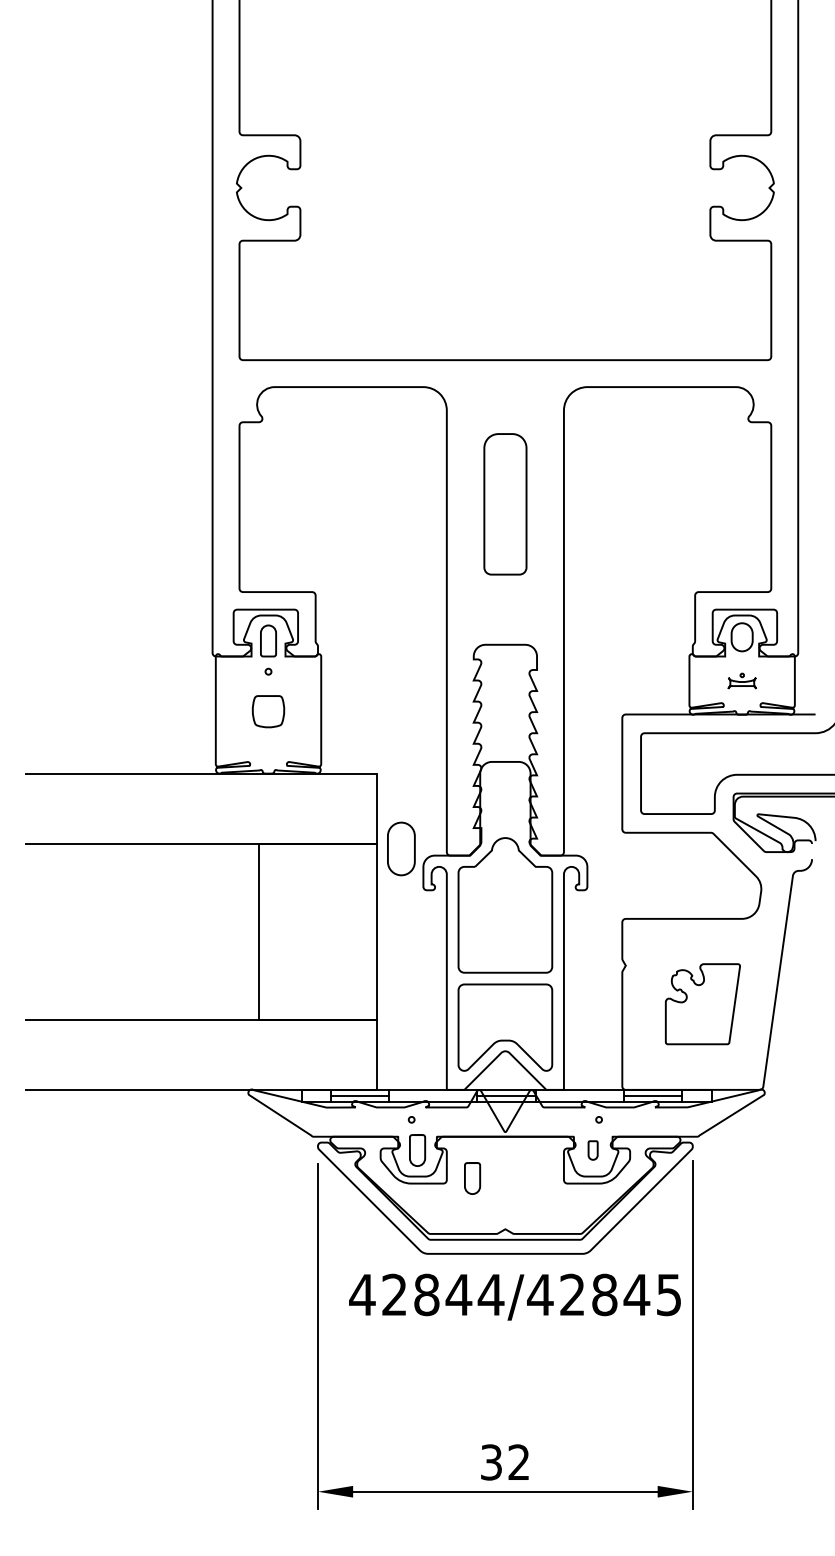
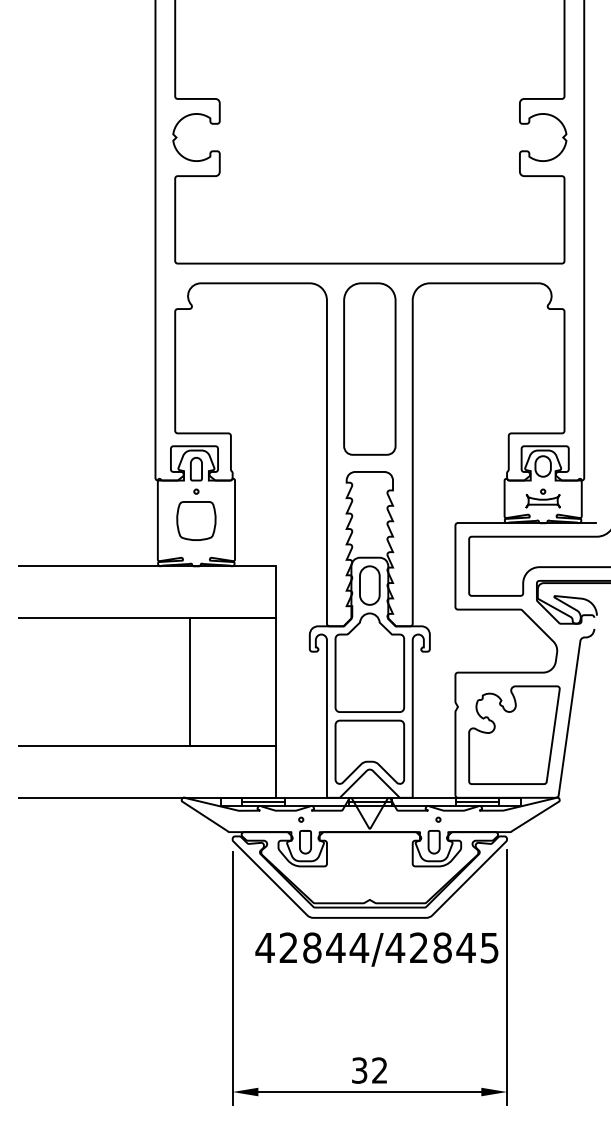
part: (505, 504) -> (369, 369), size x1.67
part: (742, 680) -> (543, 498), size x1.67
part: (268, 711) -> (196, 520), size x1.67
part: (401, 848) -> (369, 585), moved
part: (702, 1003) -> (514, 734), size x1.67
part: (592, 1150) -> (433, 842), size x1.67
curve: (465, 1178) -> (340, 862), removed

